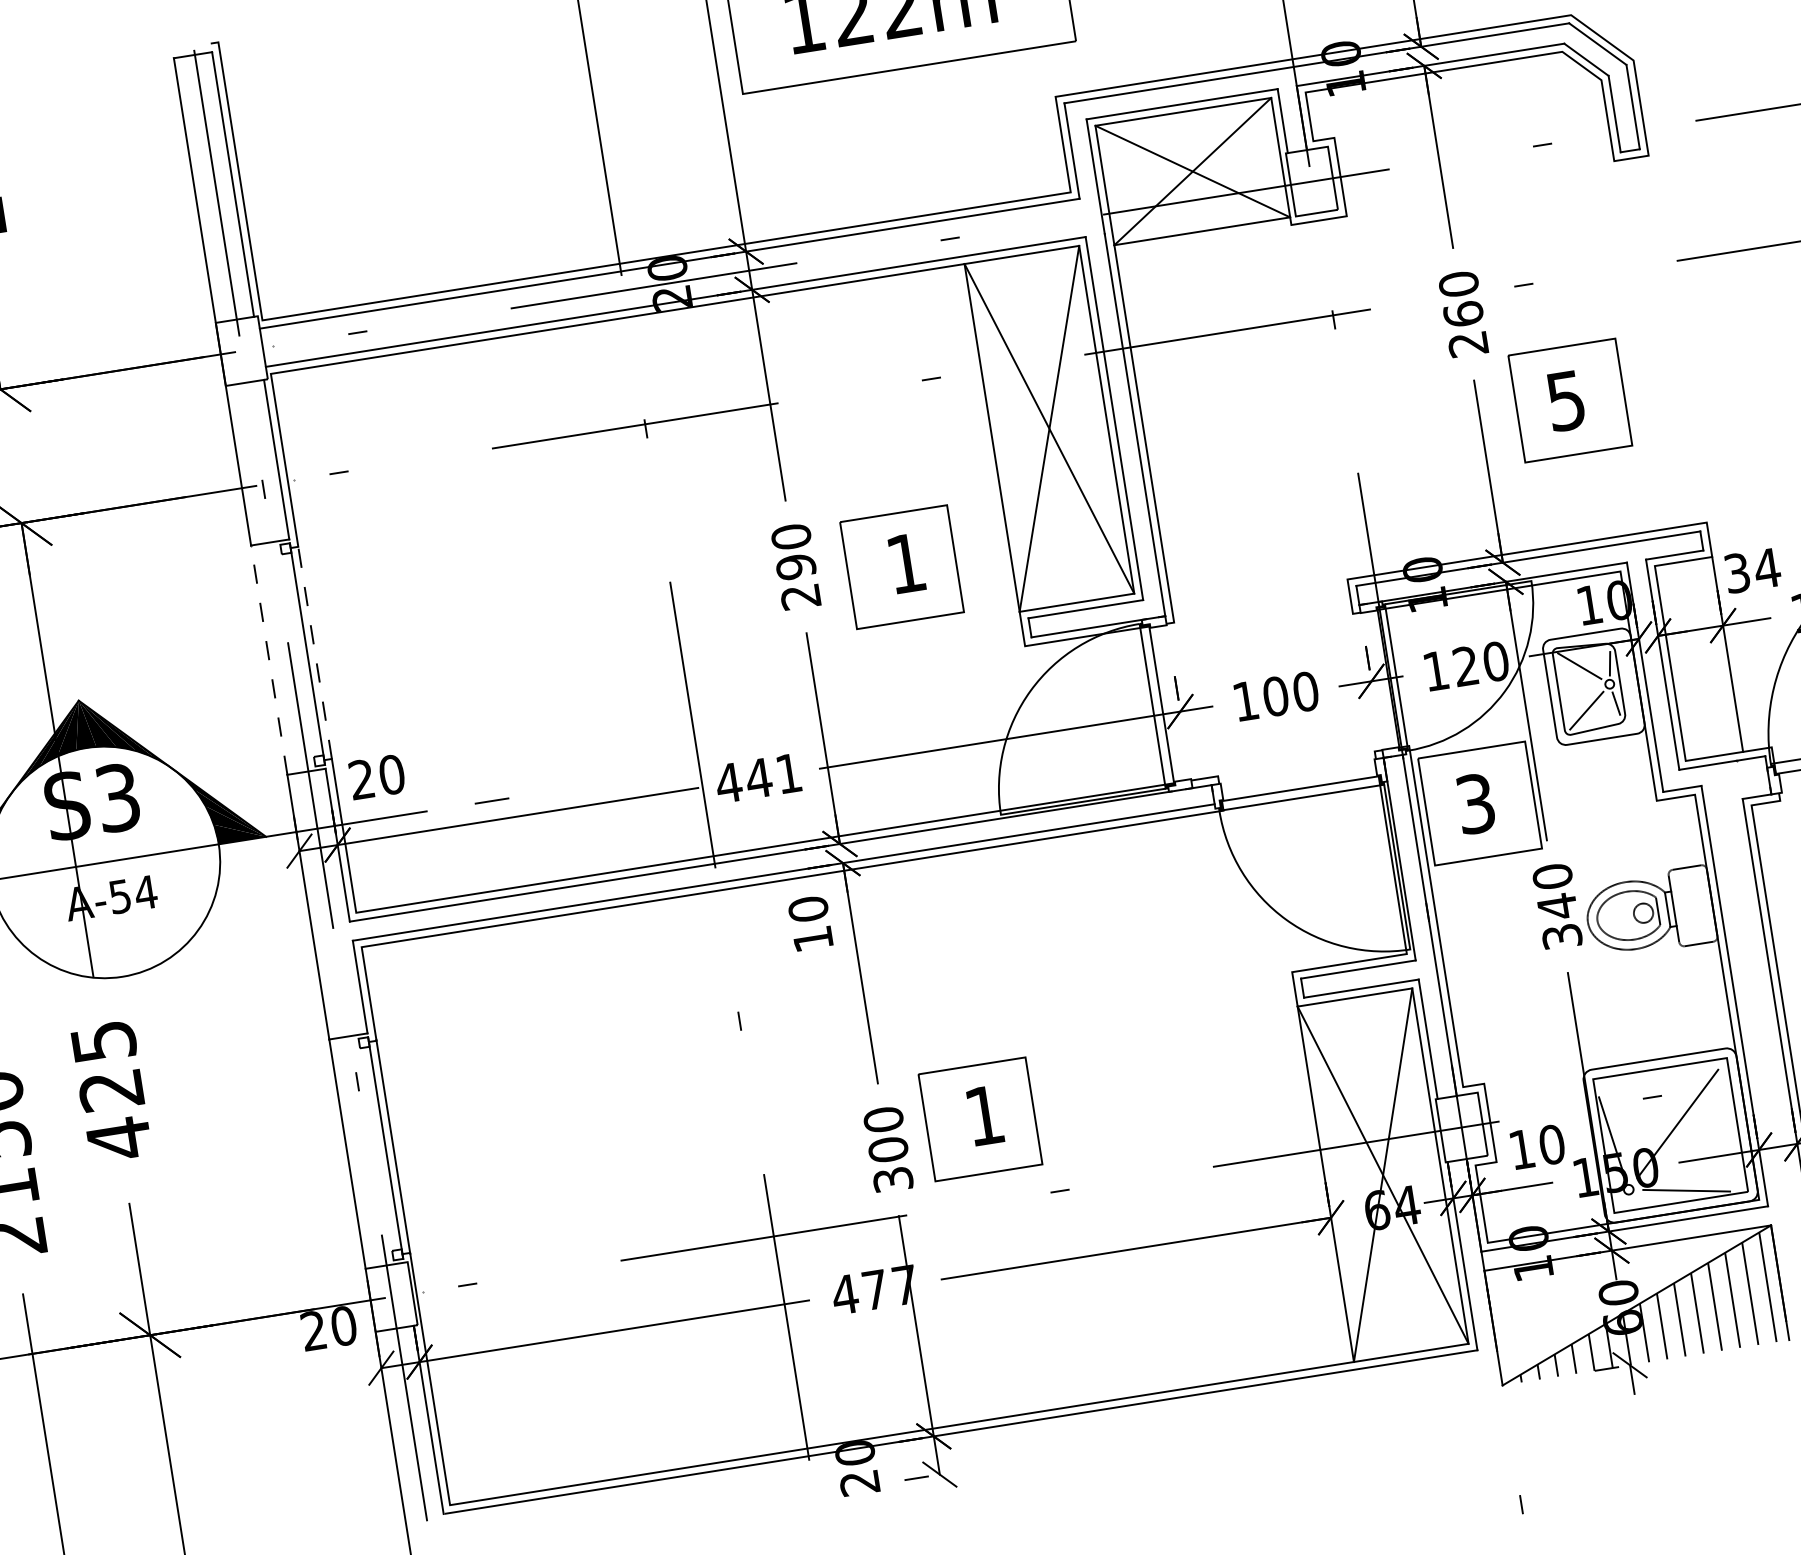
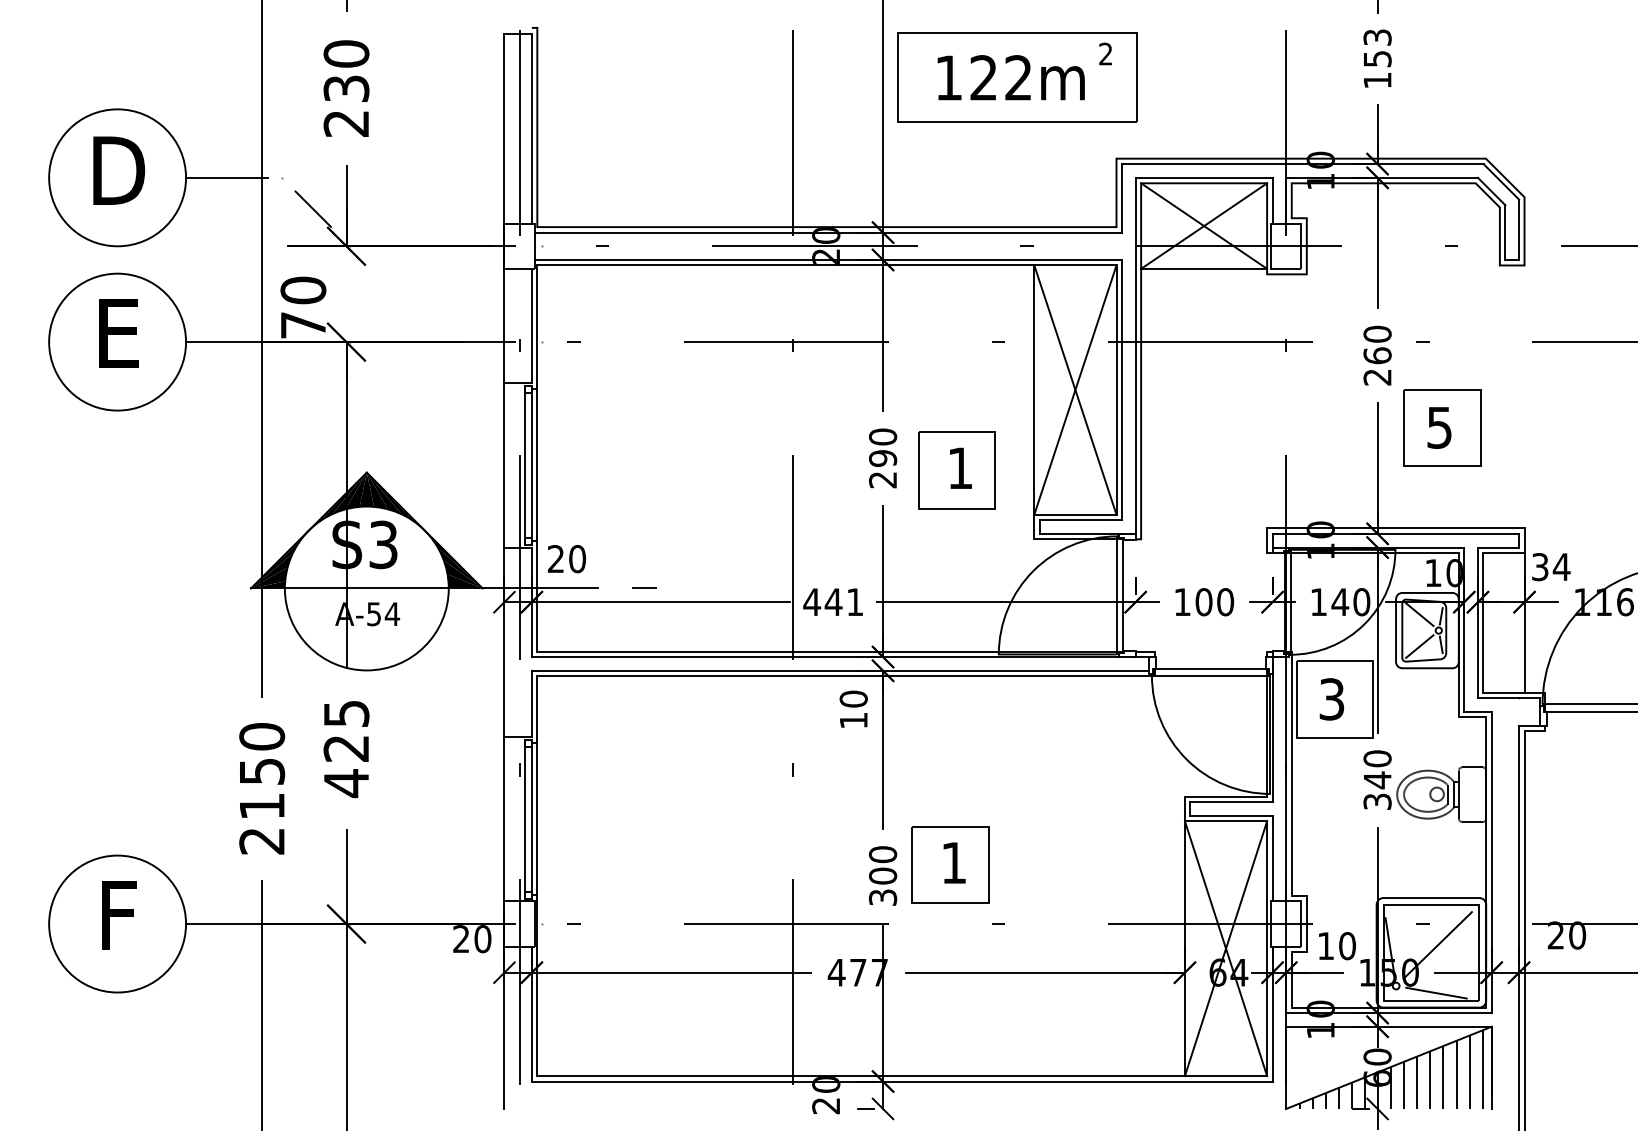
line: (315, 653) -> (537, 465), dashed -> solid
line: (297, 654) -> (524, 464), added
line: (269, 658) -> (504, 464), dashed -> solid
text: (1466, 665) -> (1340, 601), 120 -> 140
line: (375, 1148) -> (524, 818), added

